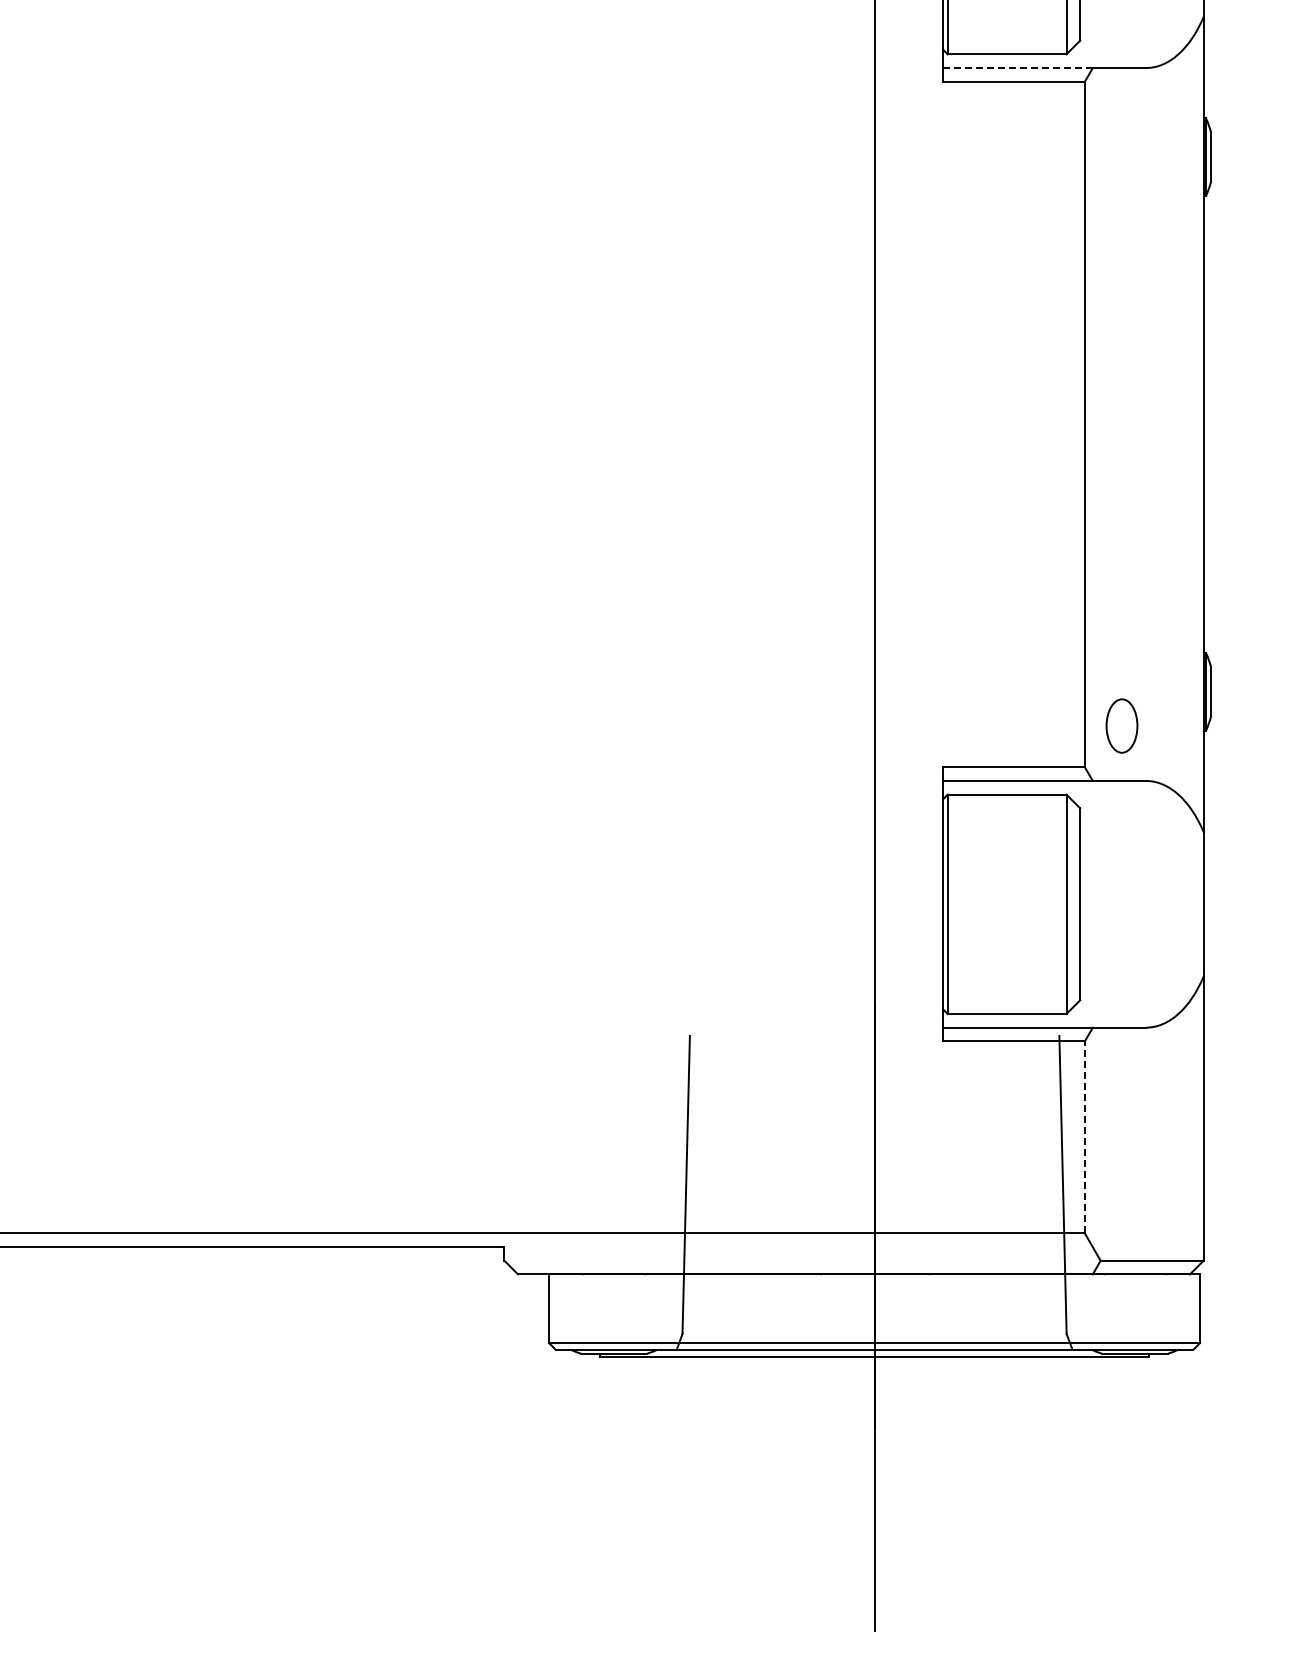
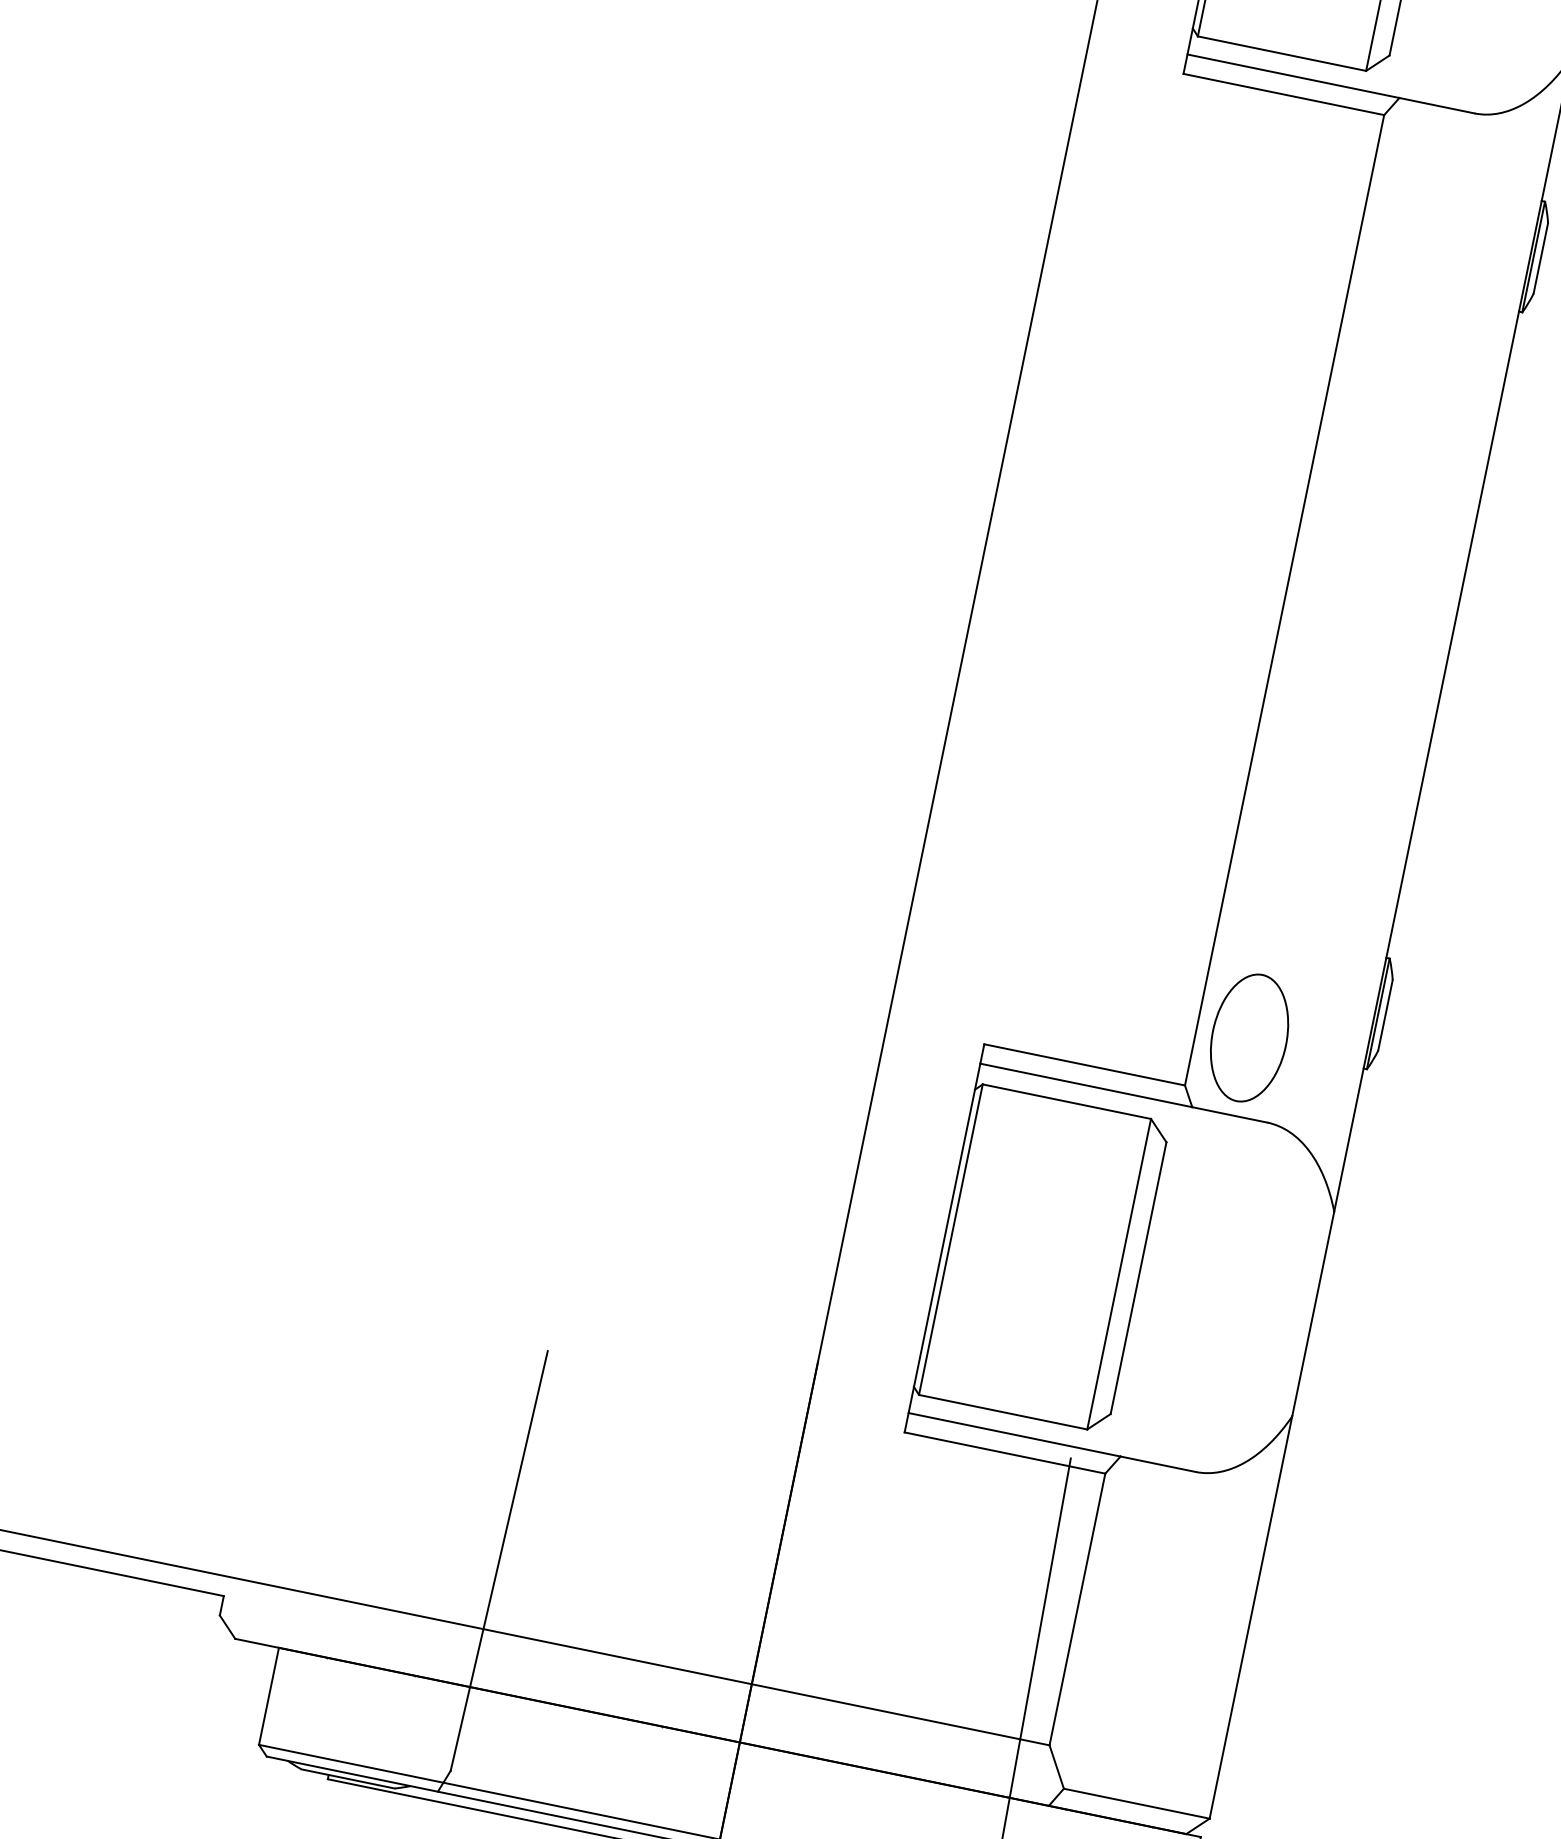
line: (1017, 68) -> (1292, 76), dashed -> solid
part: (1121, 725) -> (1248, 1037), size x1.67
line: (1084, 1137) -> (1076, 1609), dashed -> solid

